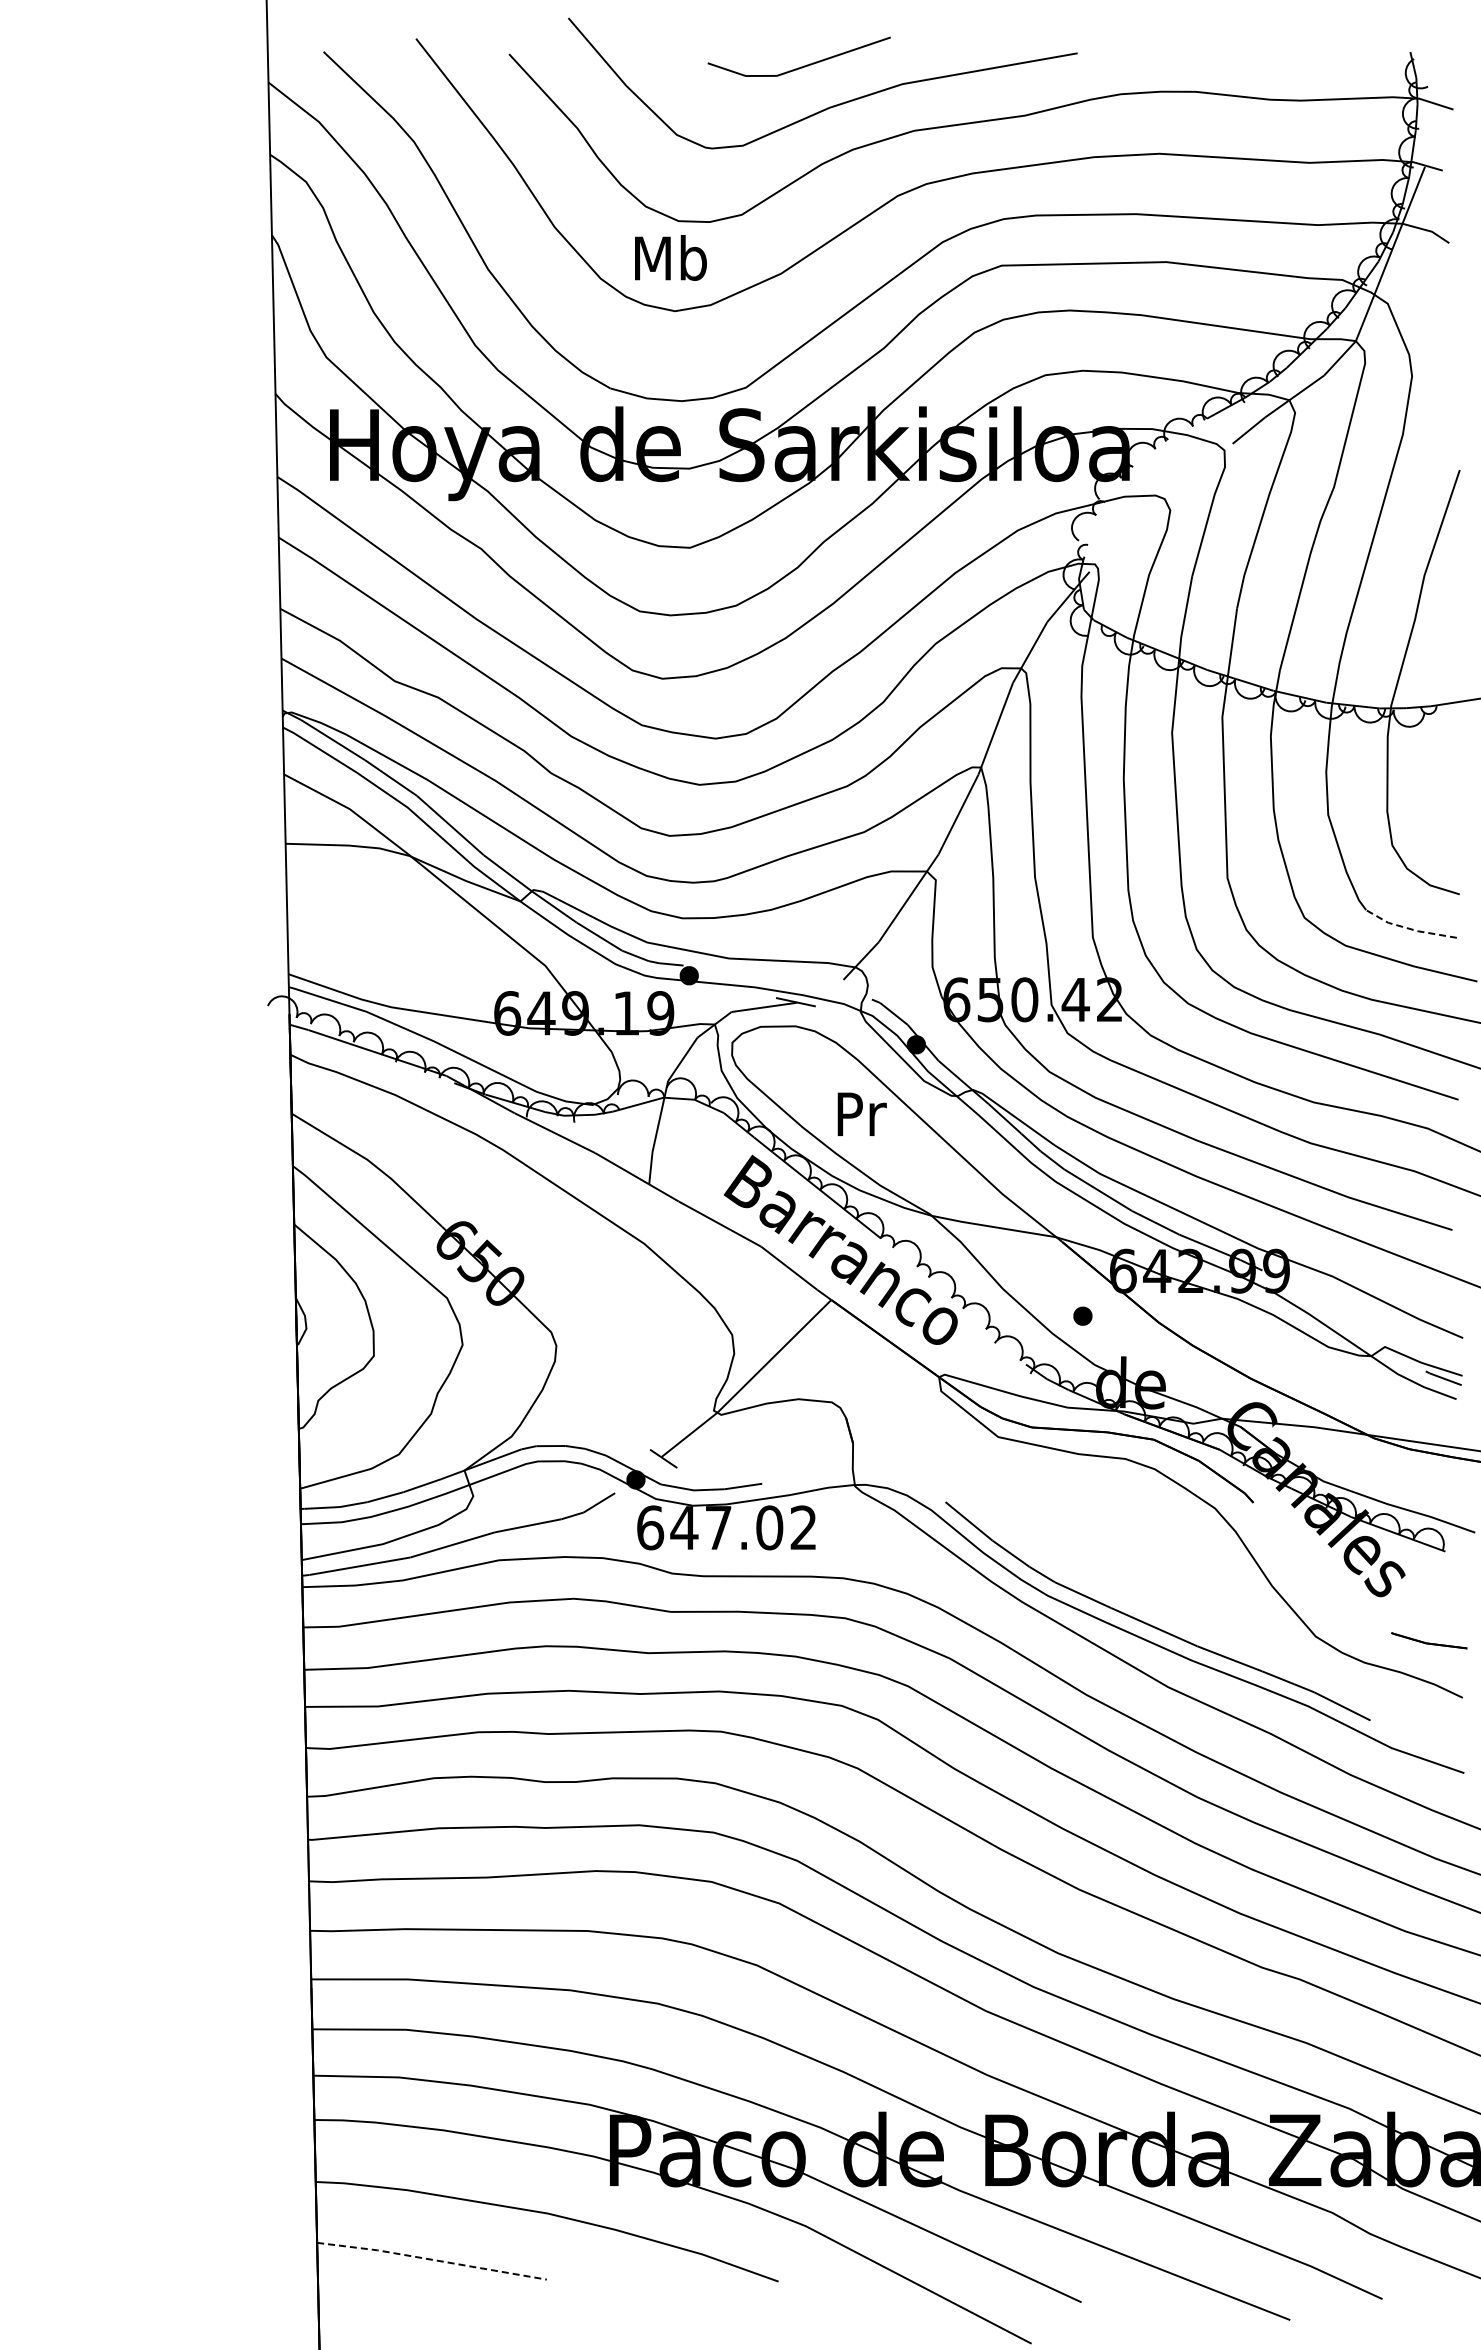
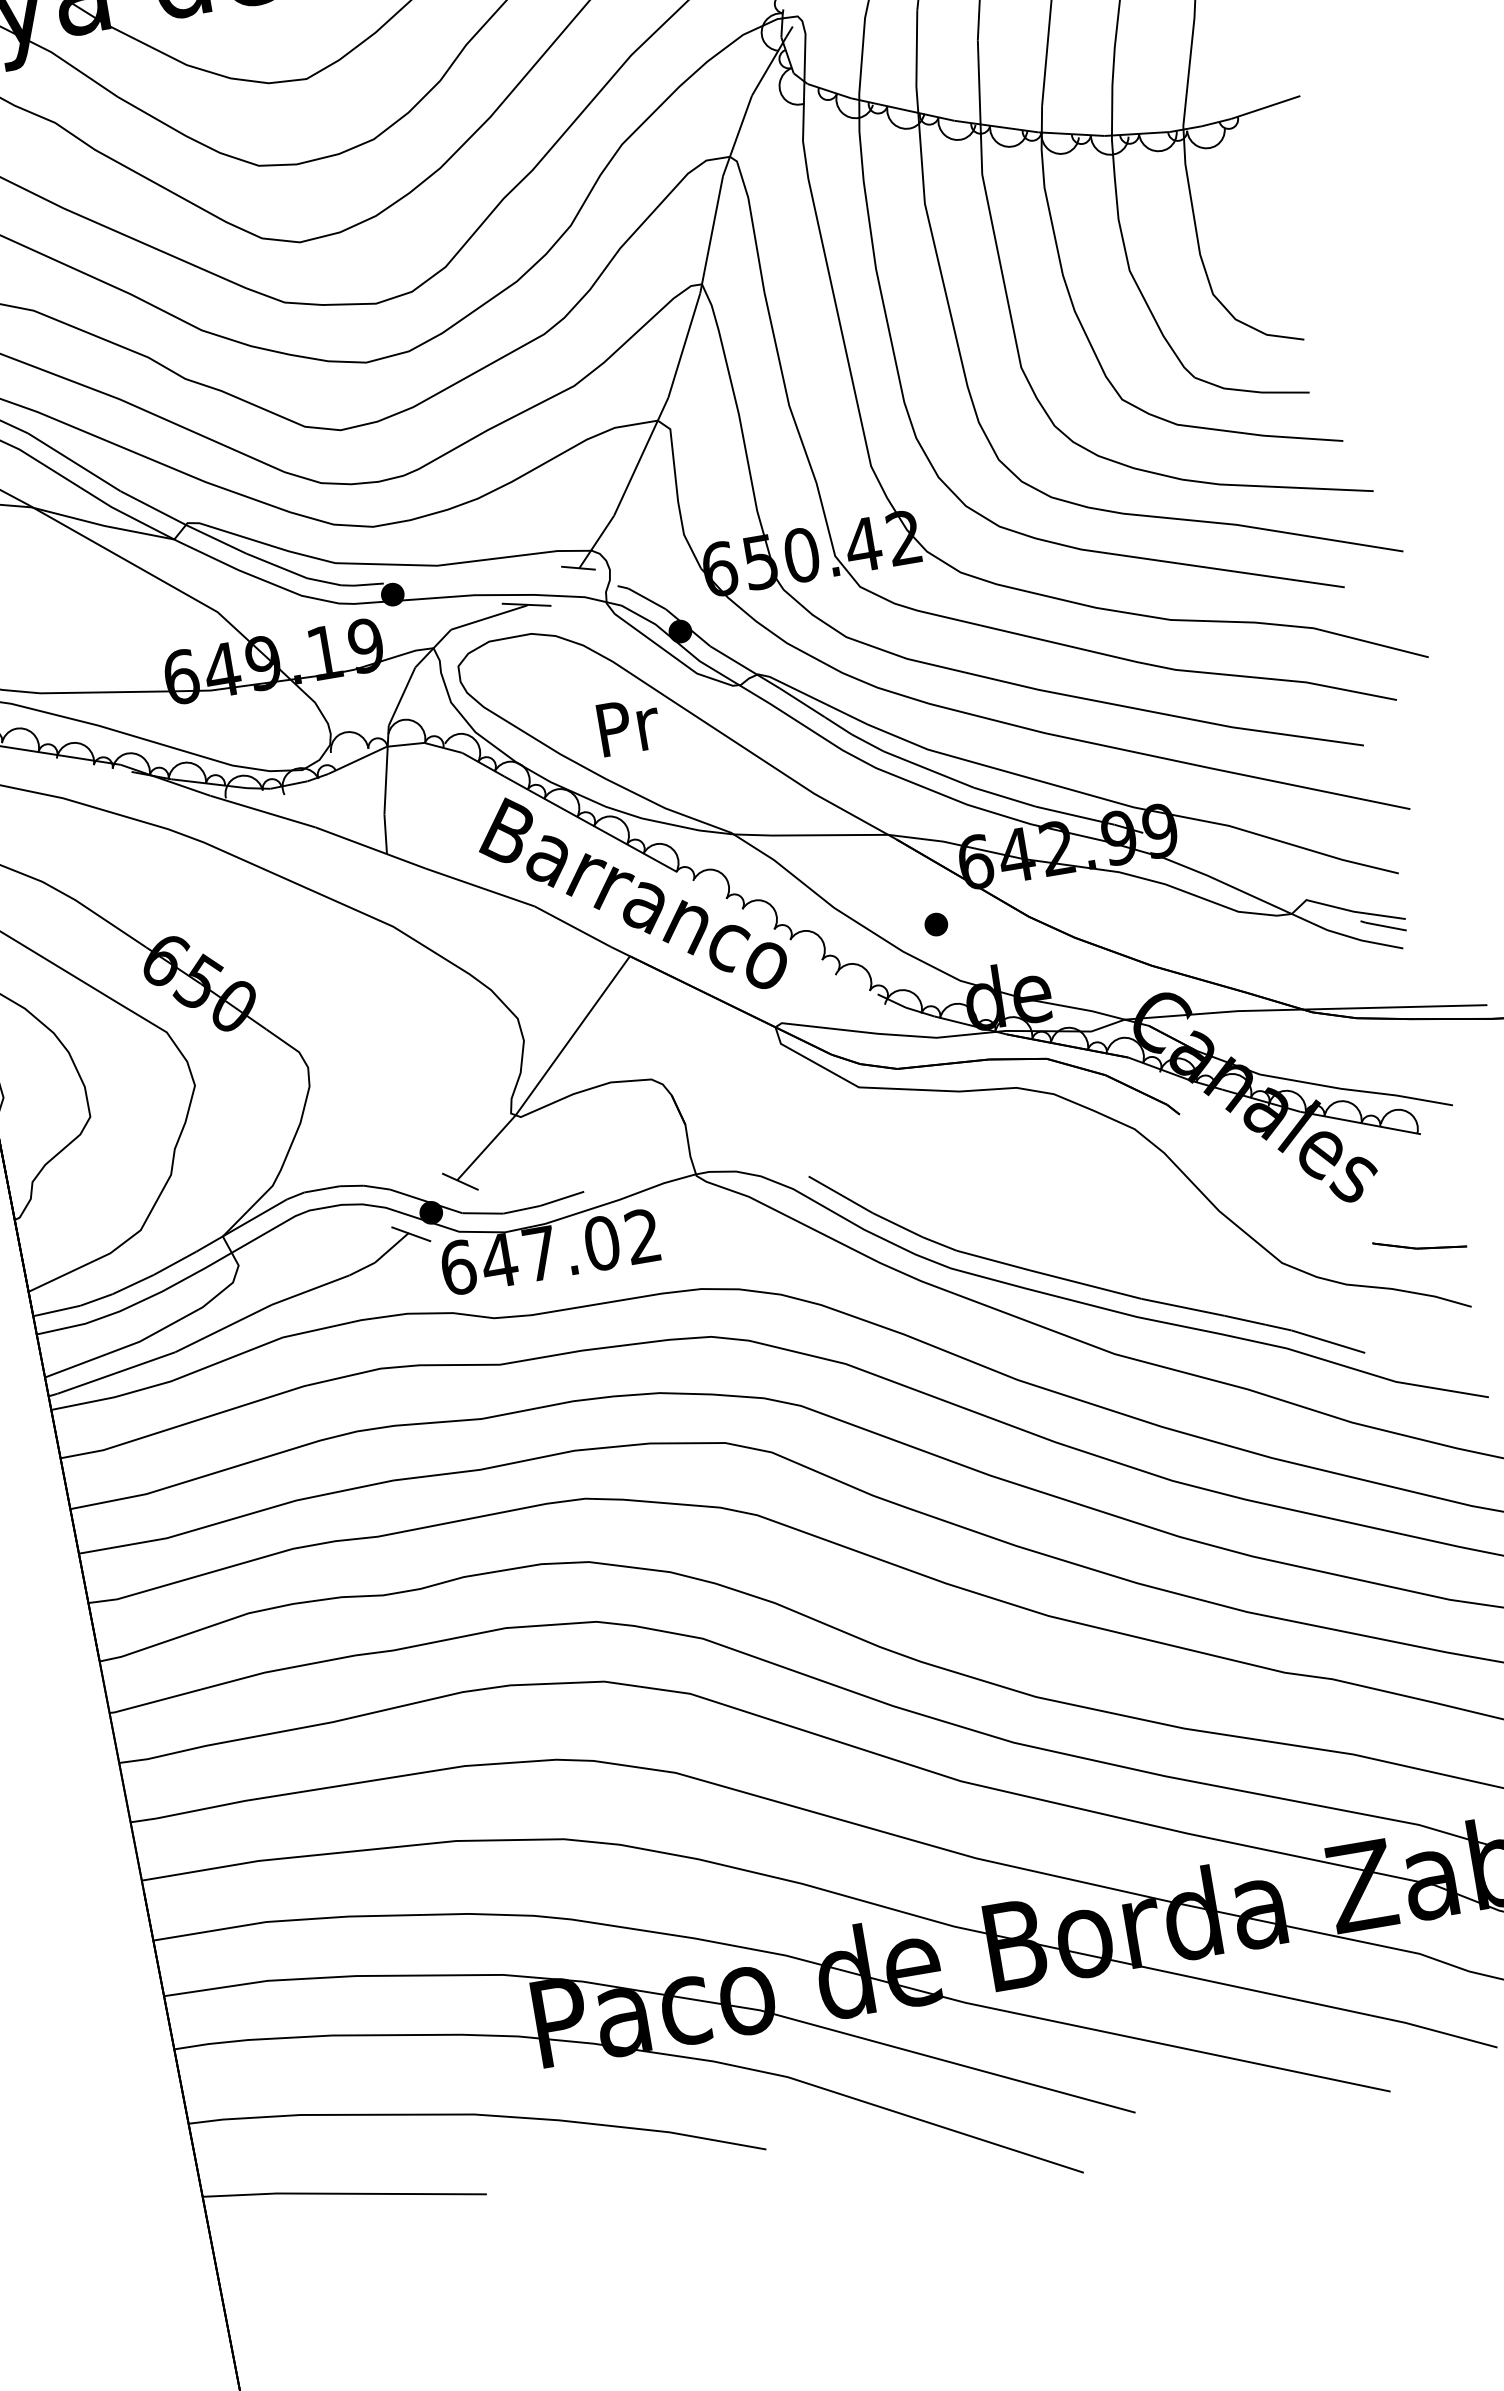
line: (1409, 928) -> (1250, 390), dashed -> solid
line: (842, 979) -> (578, 567), added
line: (616, 1494) -> (410, 1234), added
line: (431, 2259) -> (343, 2193), dashed -> solid

